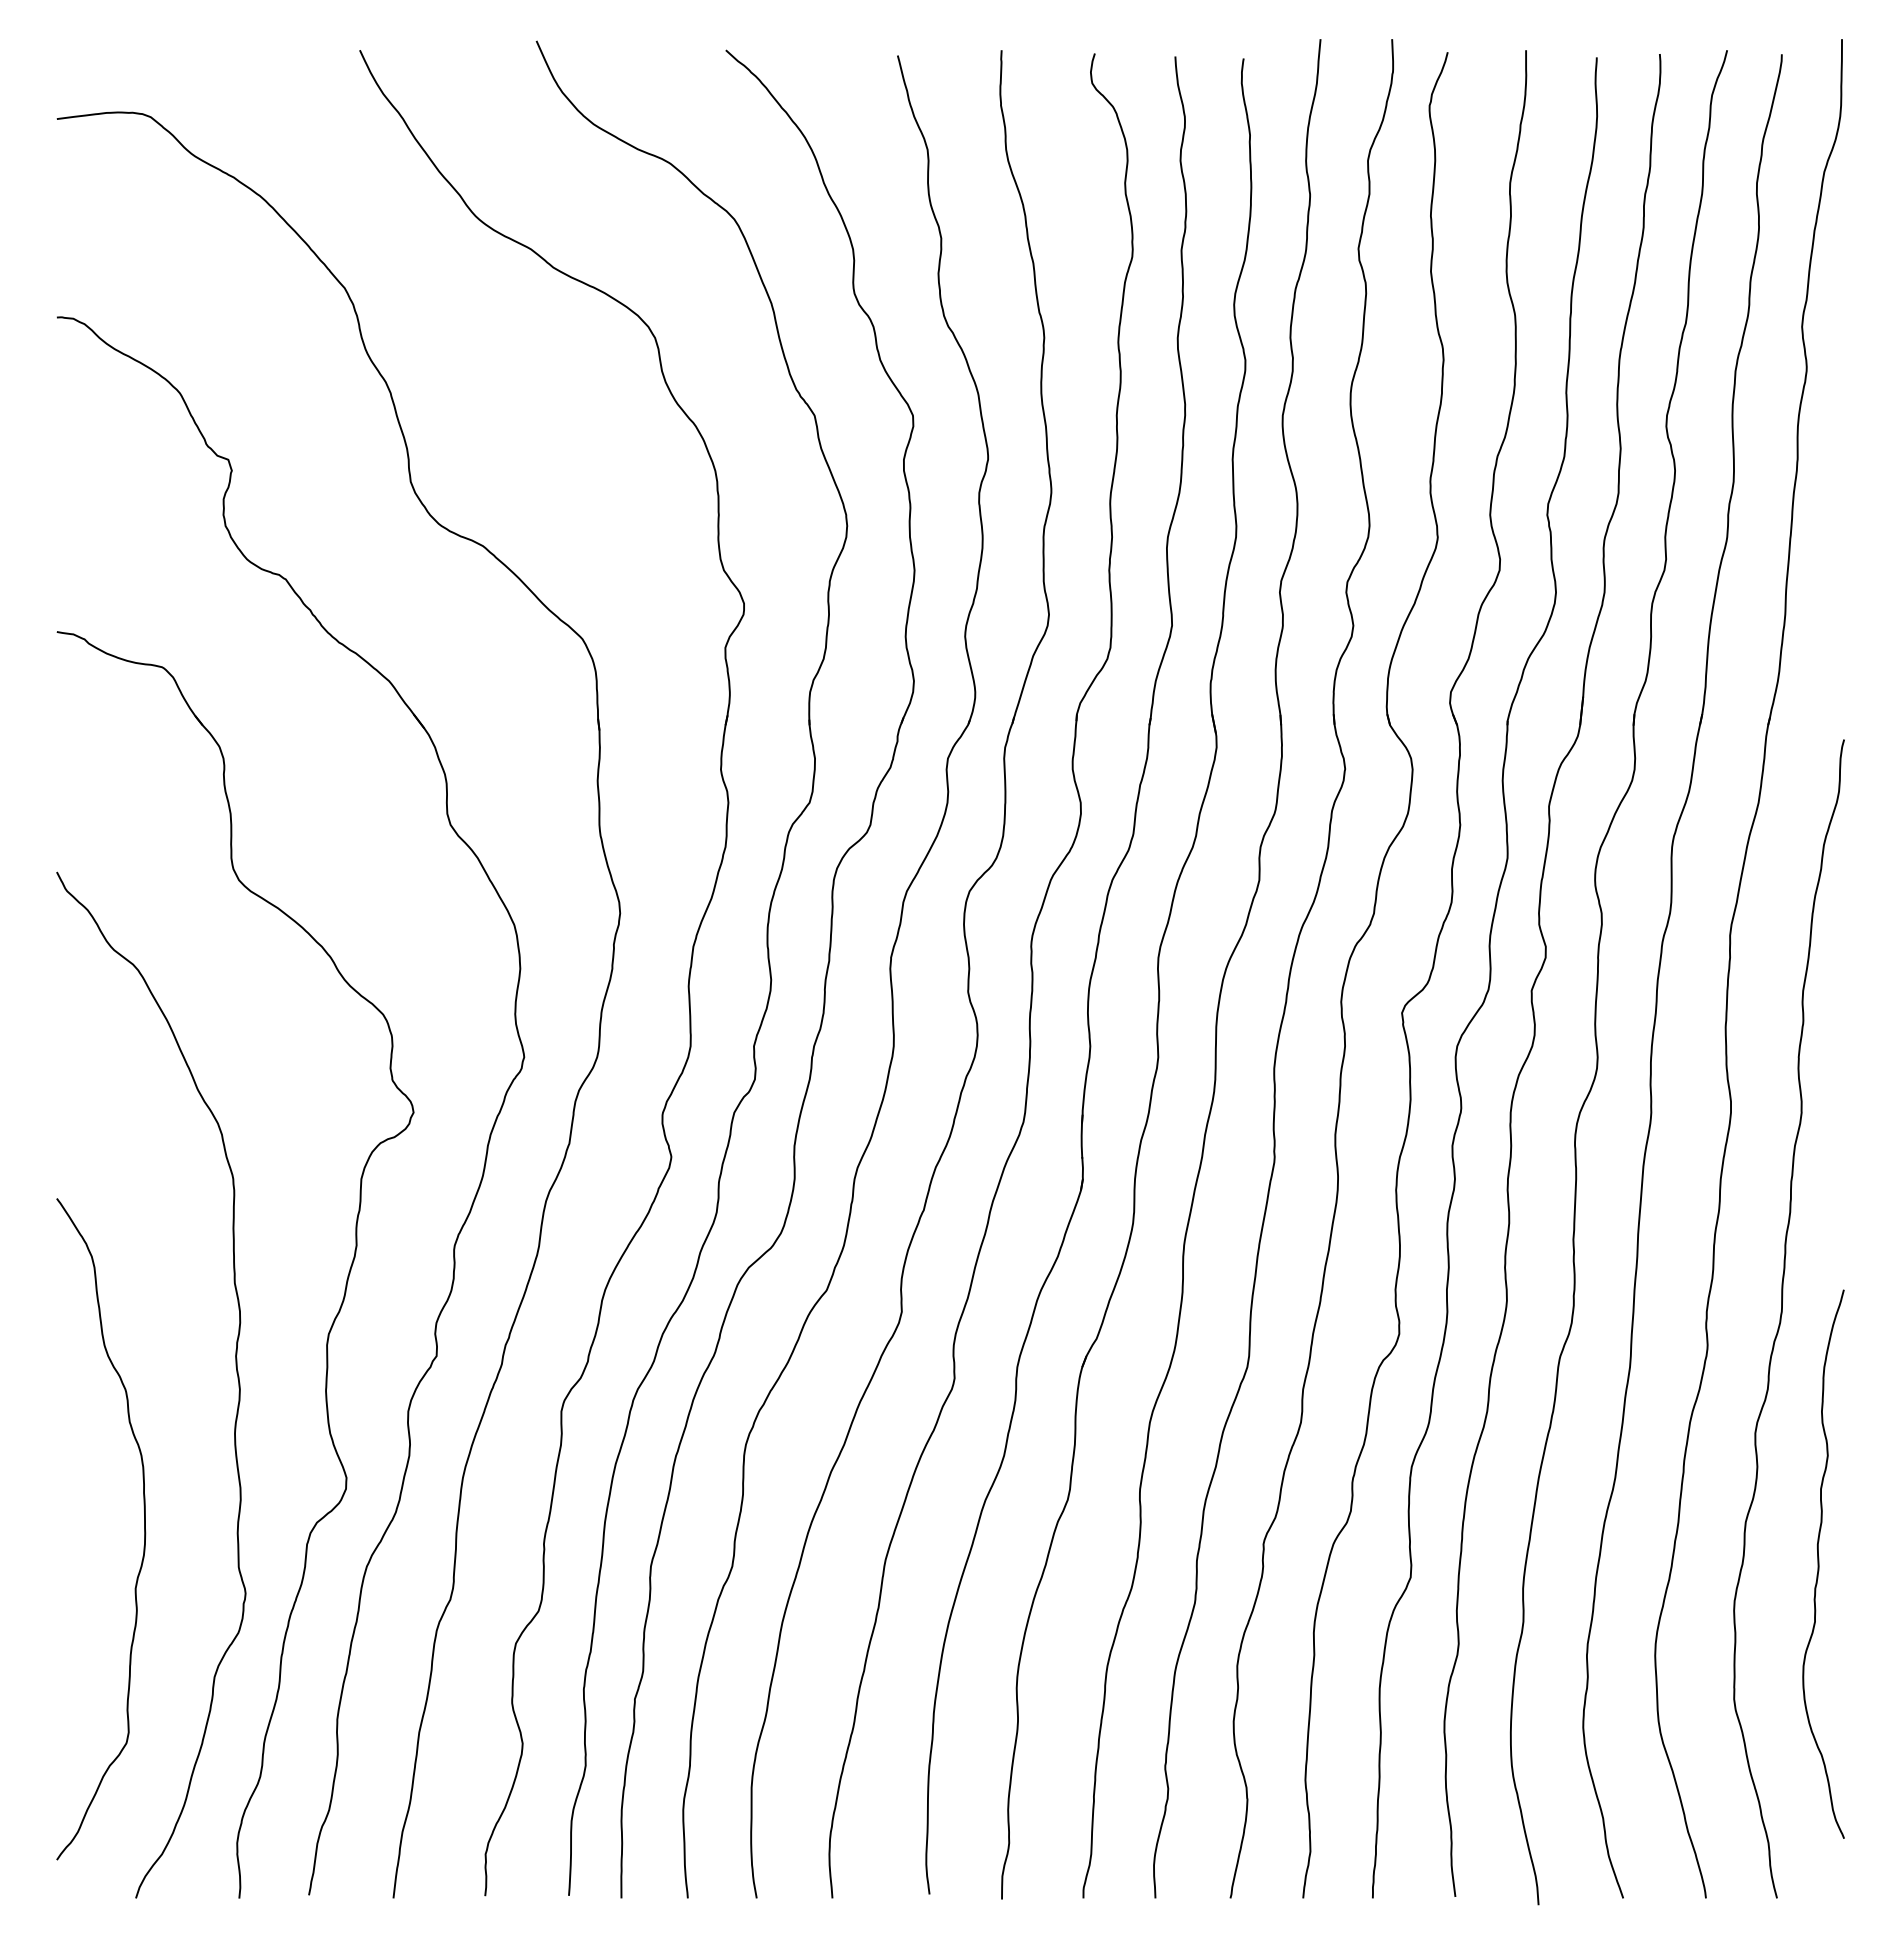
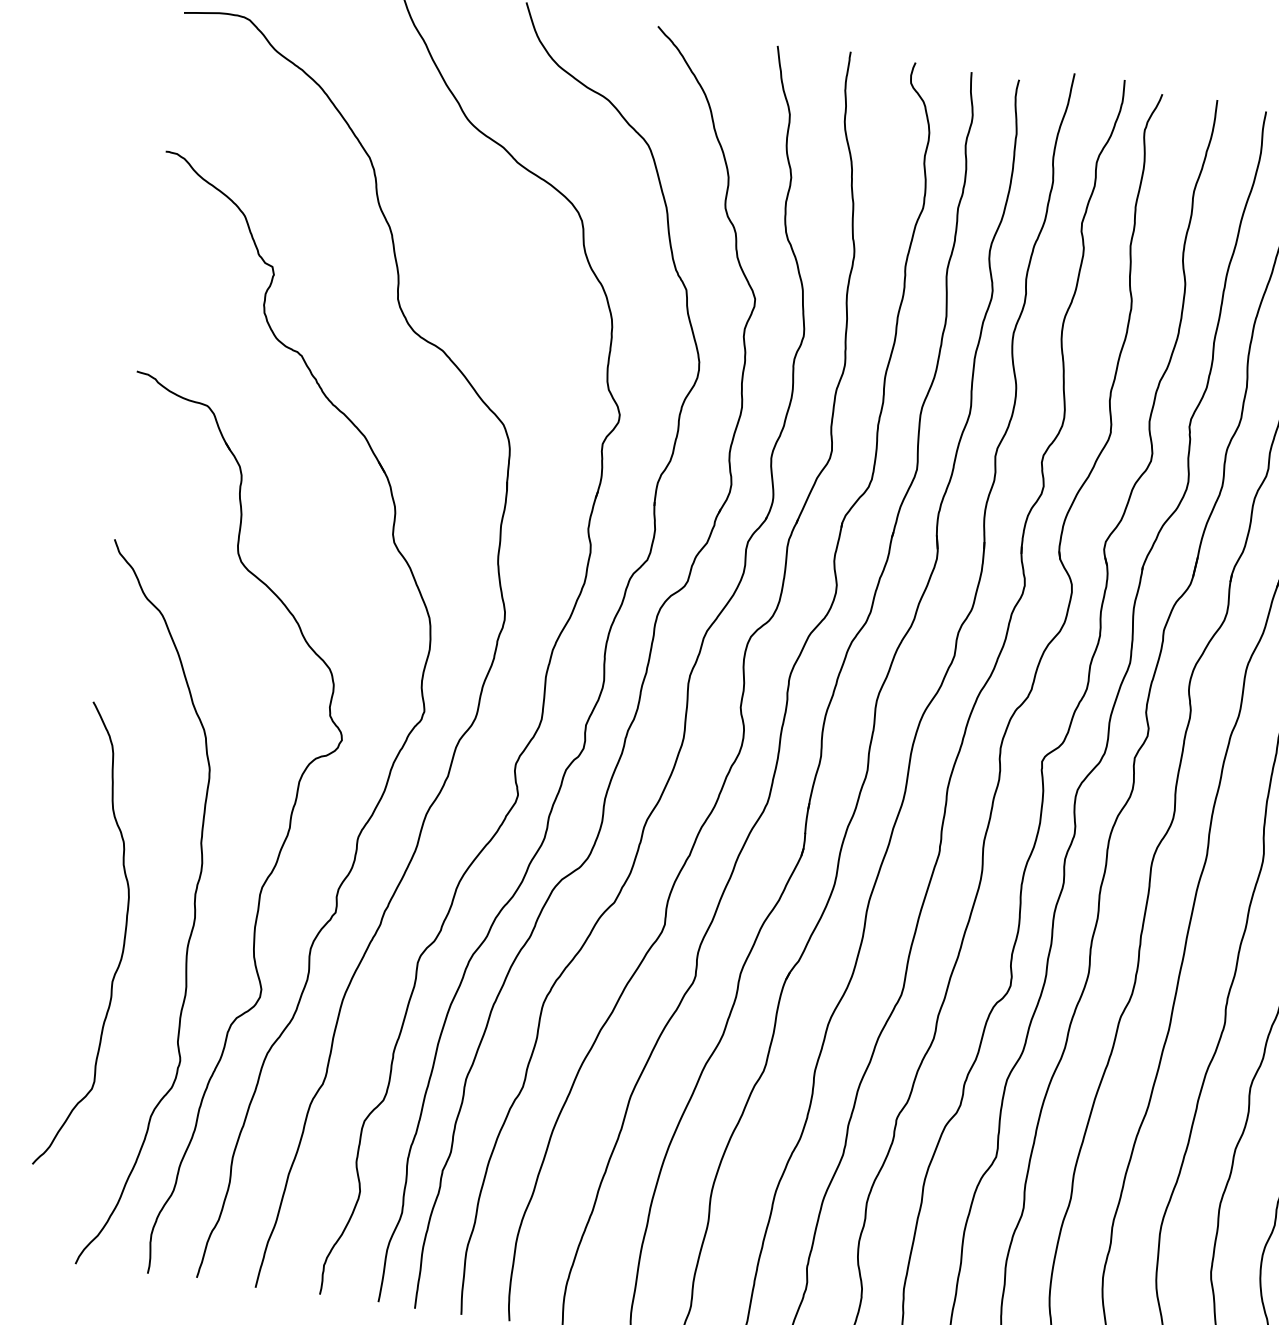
curve: (144, 1529) -> (124, 941), moved

